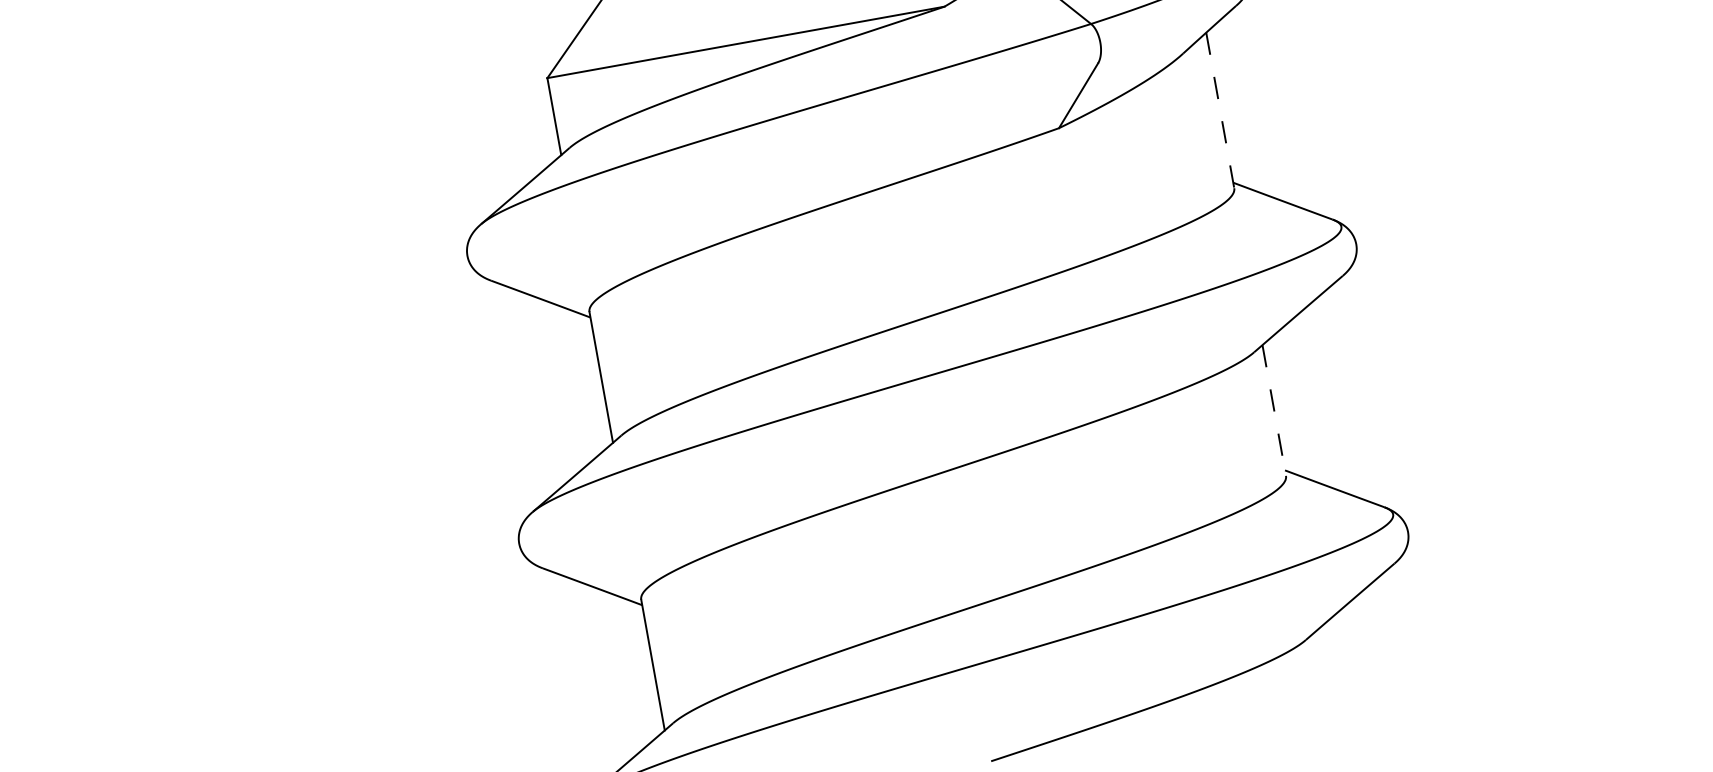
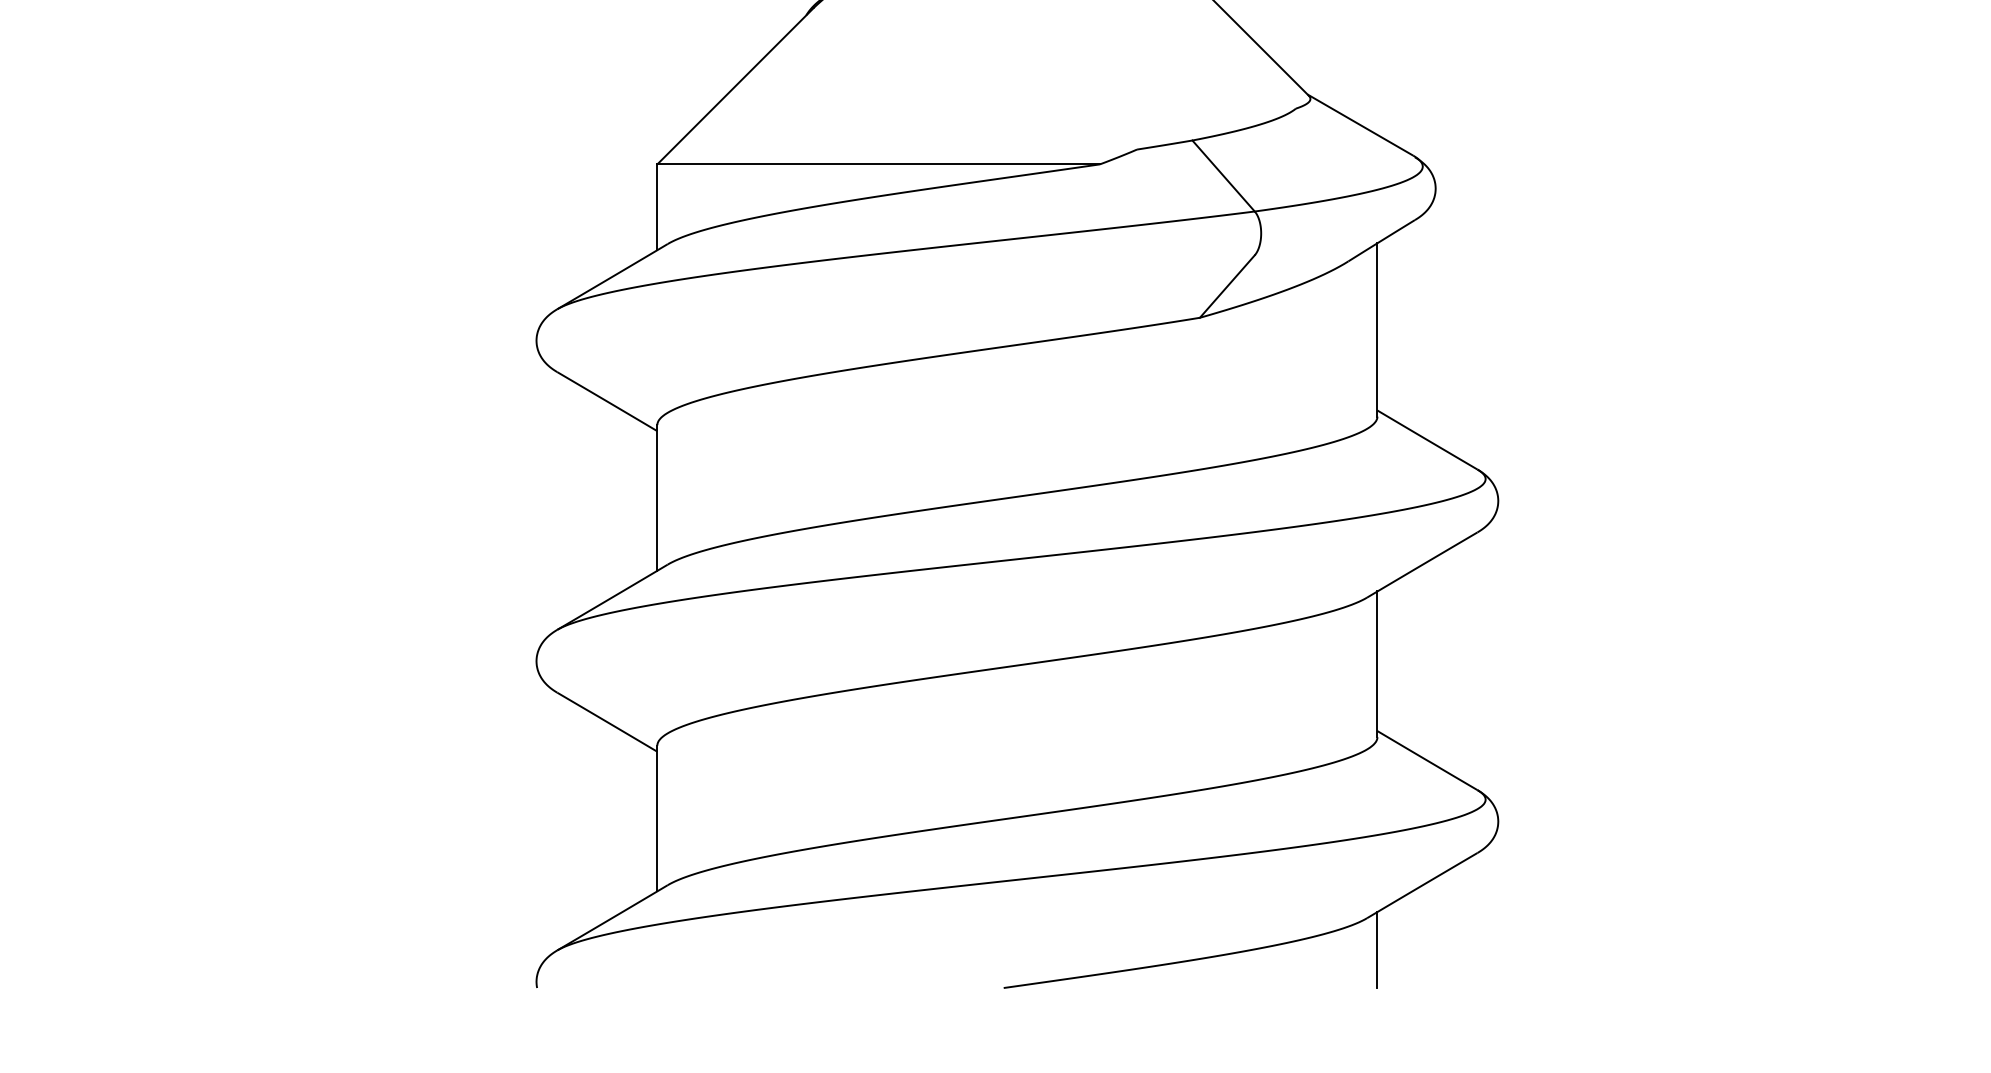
line: (1220, 110) -> (1377, 329), dashed -> solid
line: (1274, 410) -> (1377, 664), dashed -> solid
line: (1320, 667) -> (1377, 950), added

